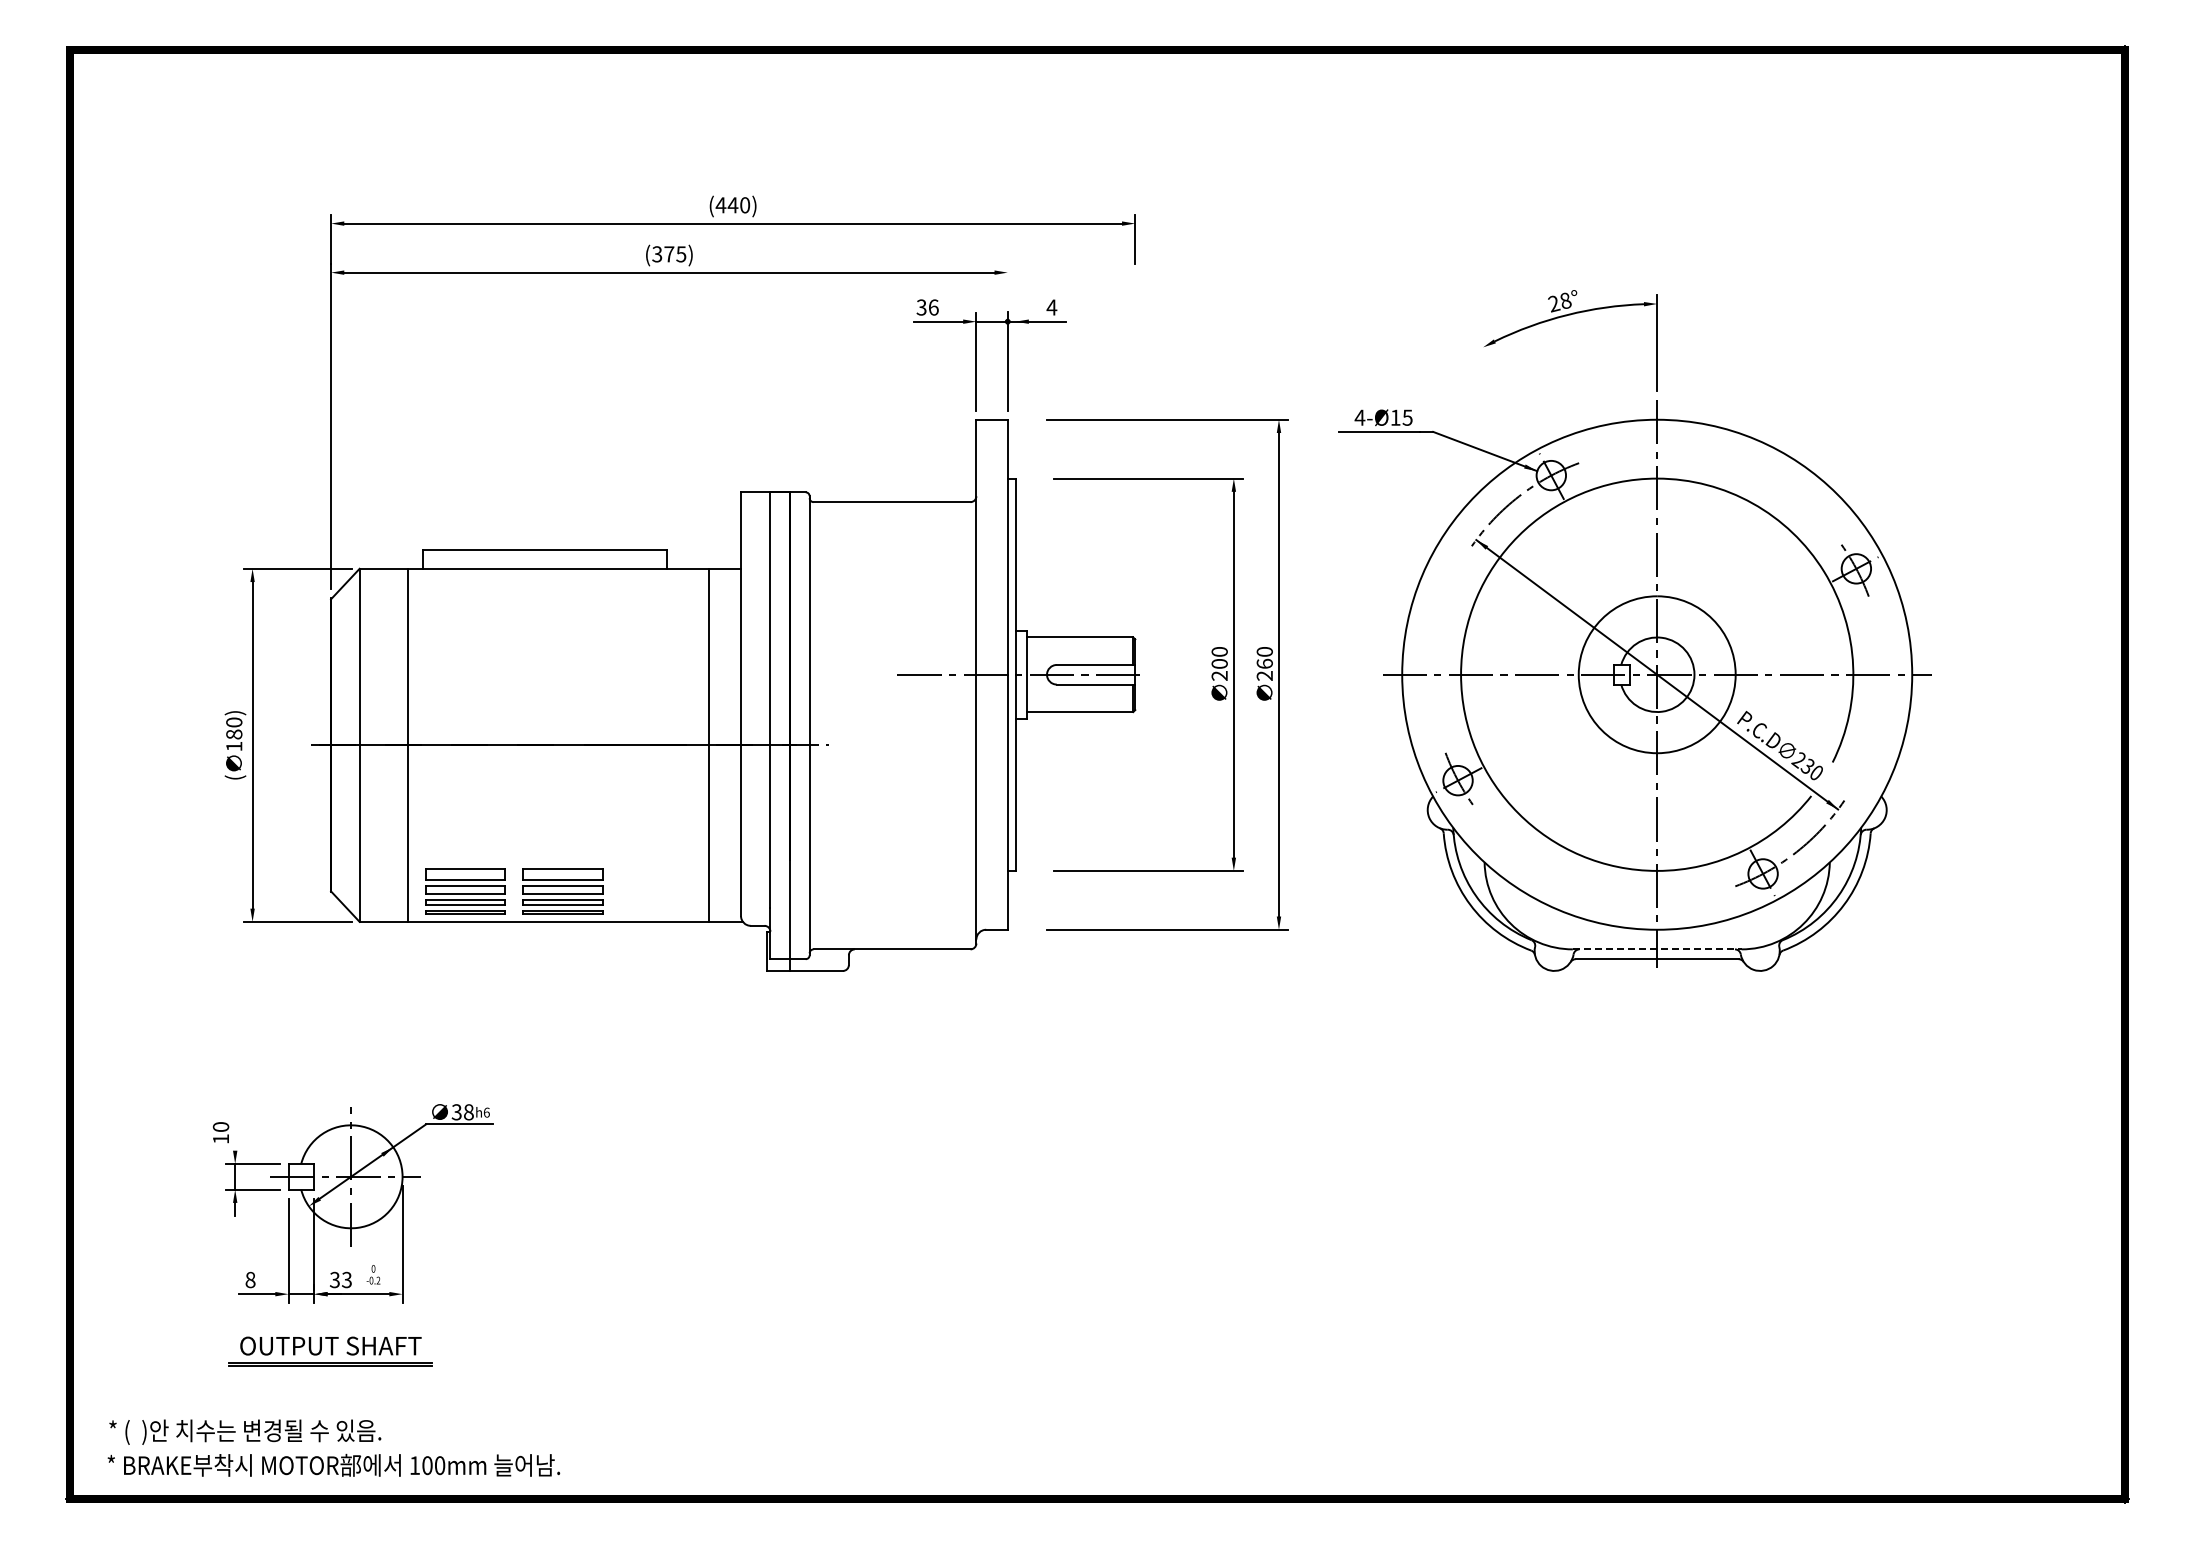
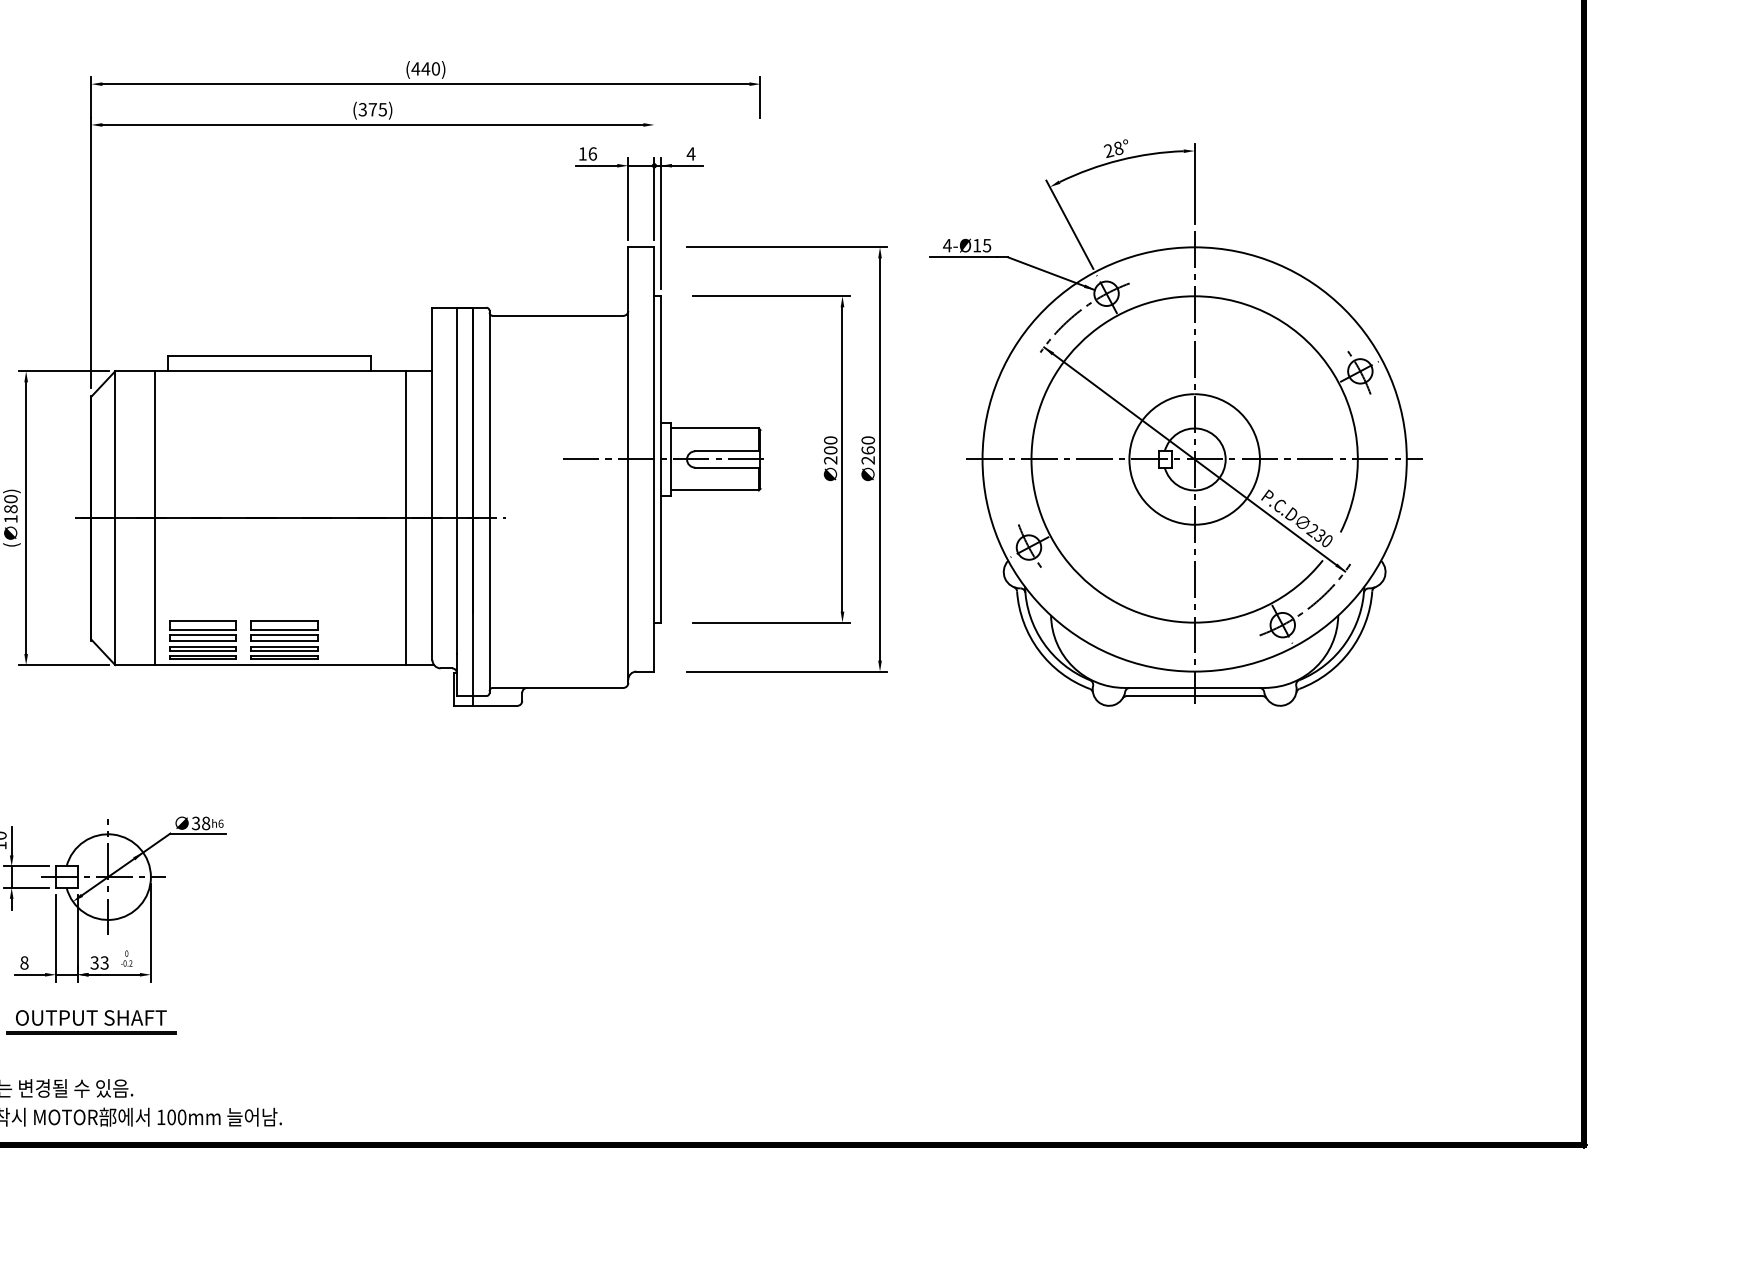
text: (921, 307) -> (582, 153), 36 -> 16
line: (1015, 390) -> (660, 222), added
line: (1506, 392) -> (1069, 224), added
line: (1657, 949) -> (1194, 688), dashed -> solid
line: (235, 1133) -> (11, 841), added

